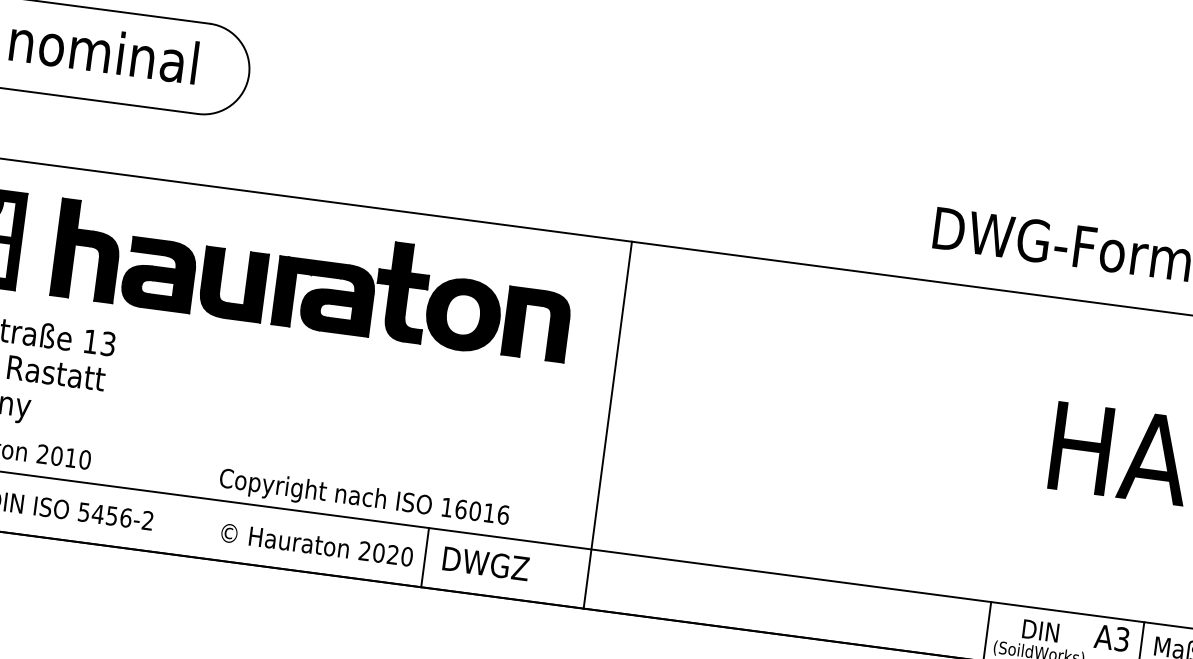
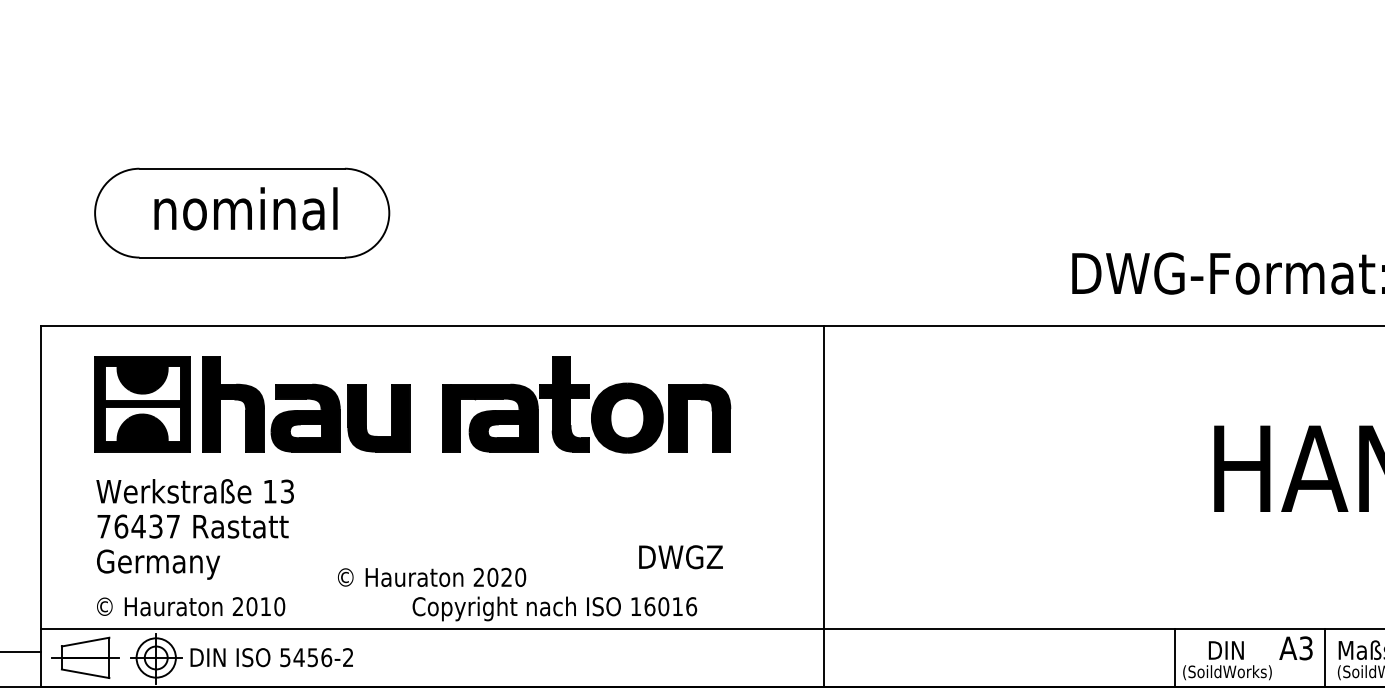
part: (161, 261) -> (306, 404), moved
line: (608, 425) -> (824, 506), moved
text: (317, 544) -> (432, 576), moved
line: (425, 557) -> (621, 657), removed
text: (485, 564) -> (680, 557), moved

